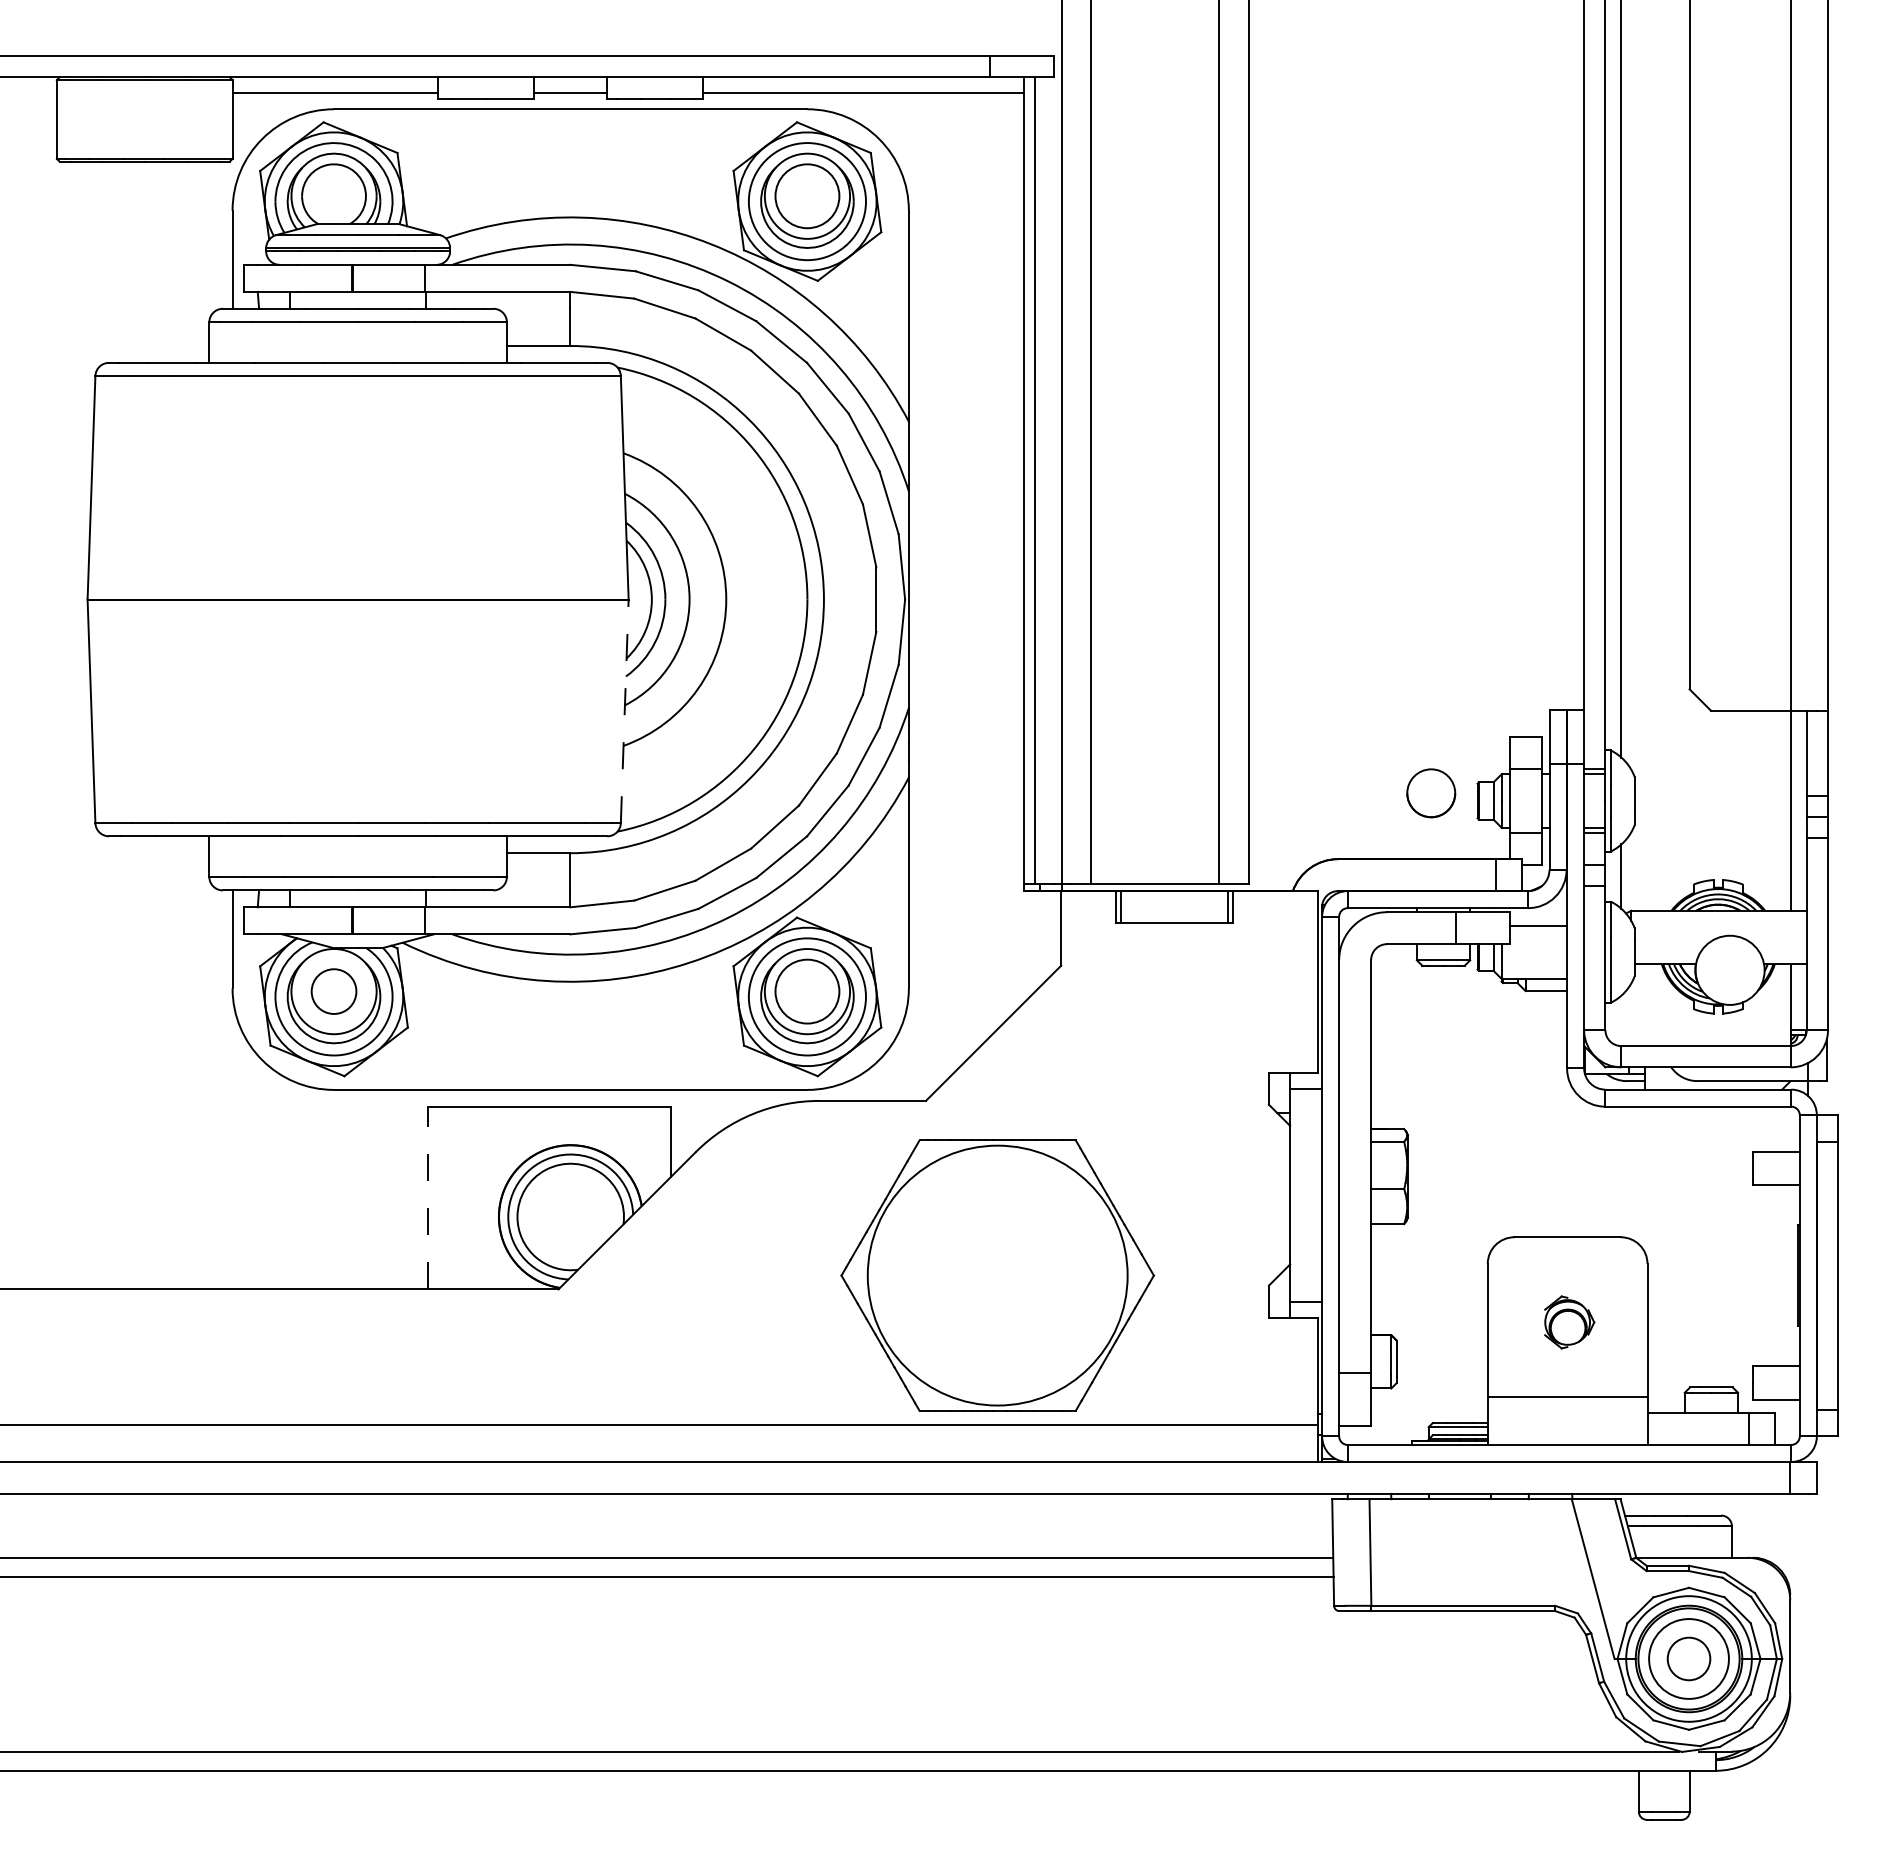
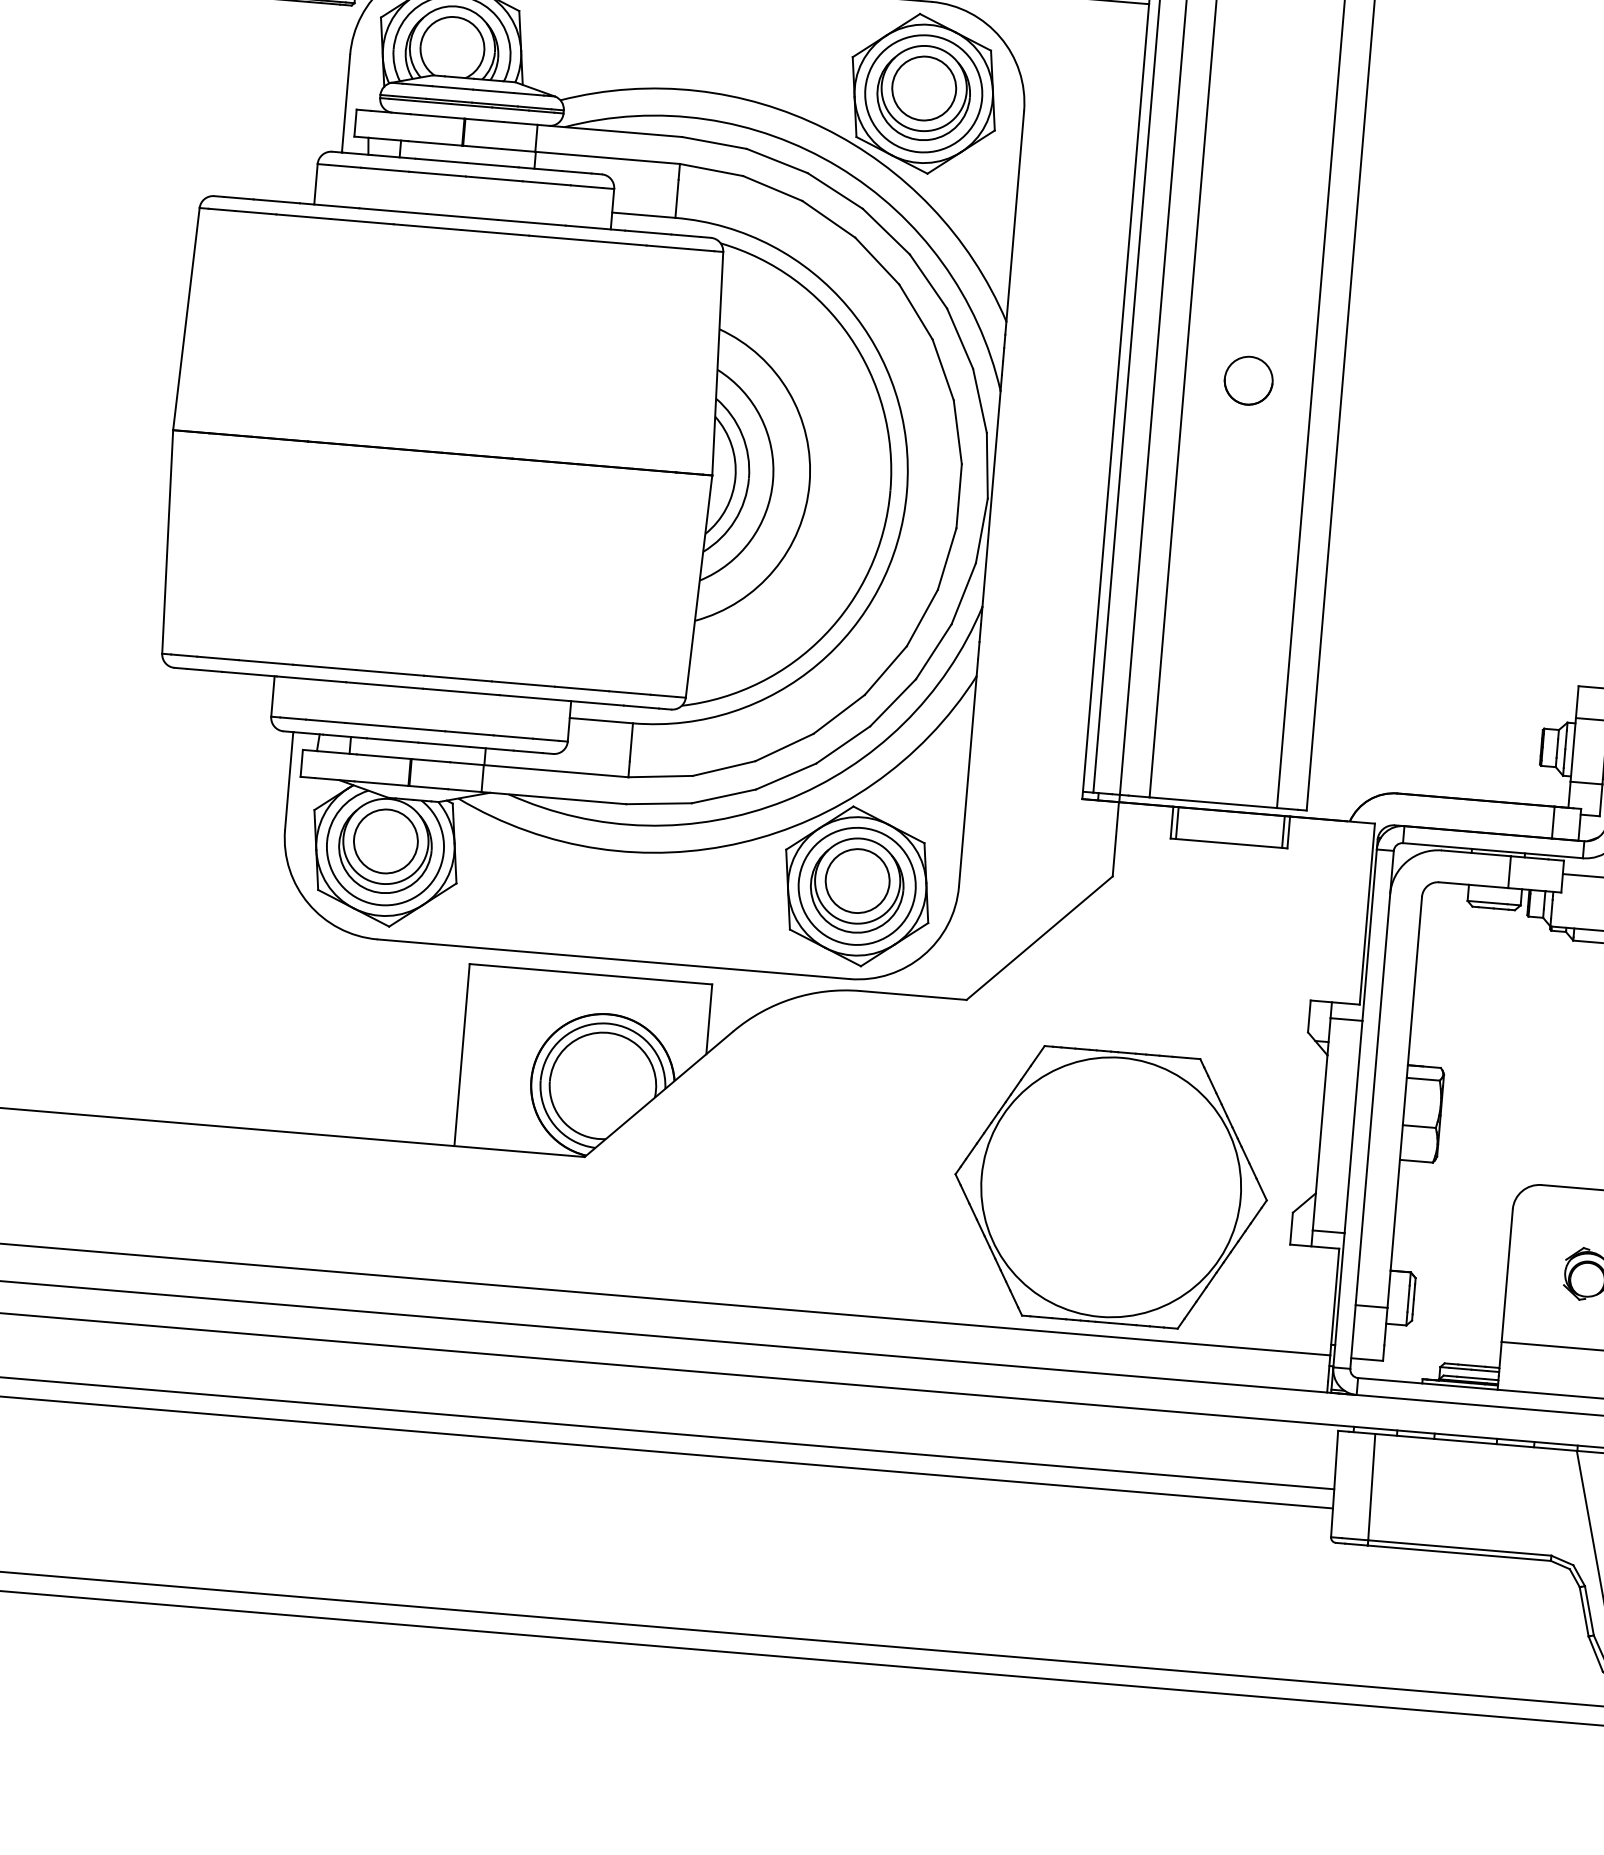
line: (624, 711) -> (698, 586), dashed -> solid
part: (1431, 793) -> (1248, 380), moved
circle: (333, 991) -> (385, 841), size x1.43
line: (427, 1197) -> (461, 1054), dashed -> solid
part: (997, 1275) -> (1110, 1187), moved

